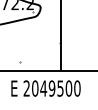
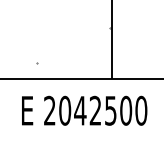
text: (51, 88) -> (94, 110), 2049500 -> 2042500

